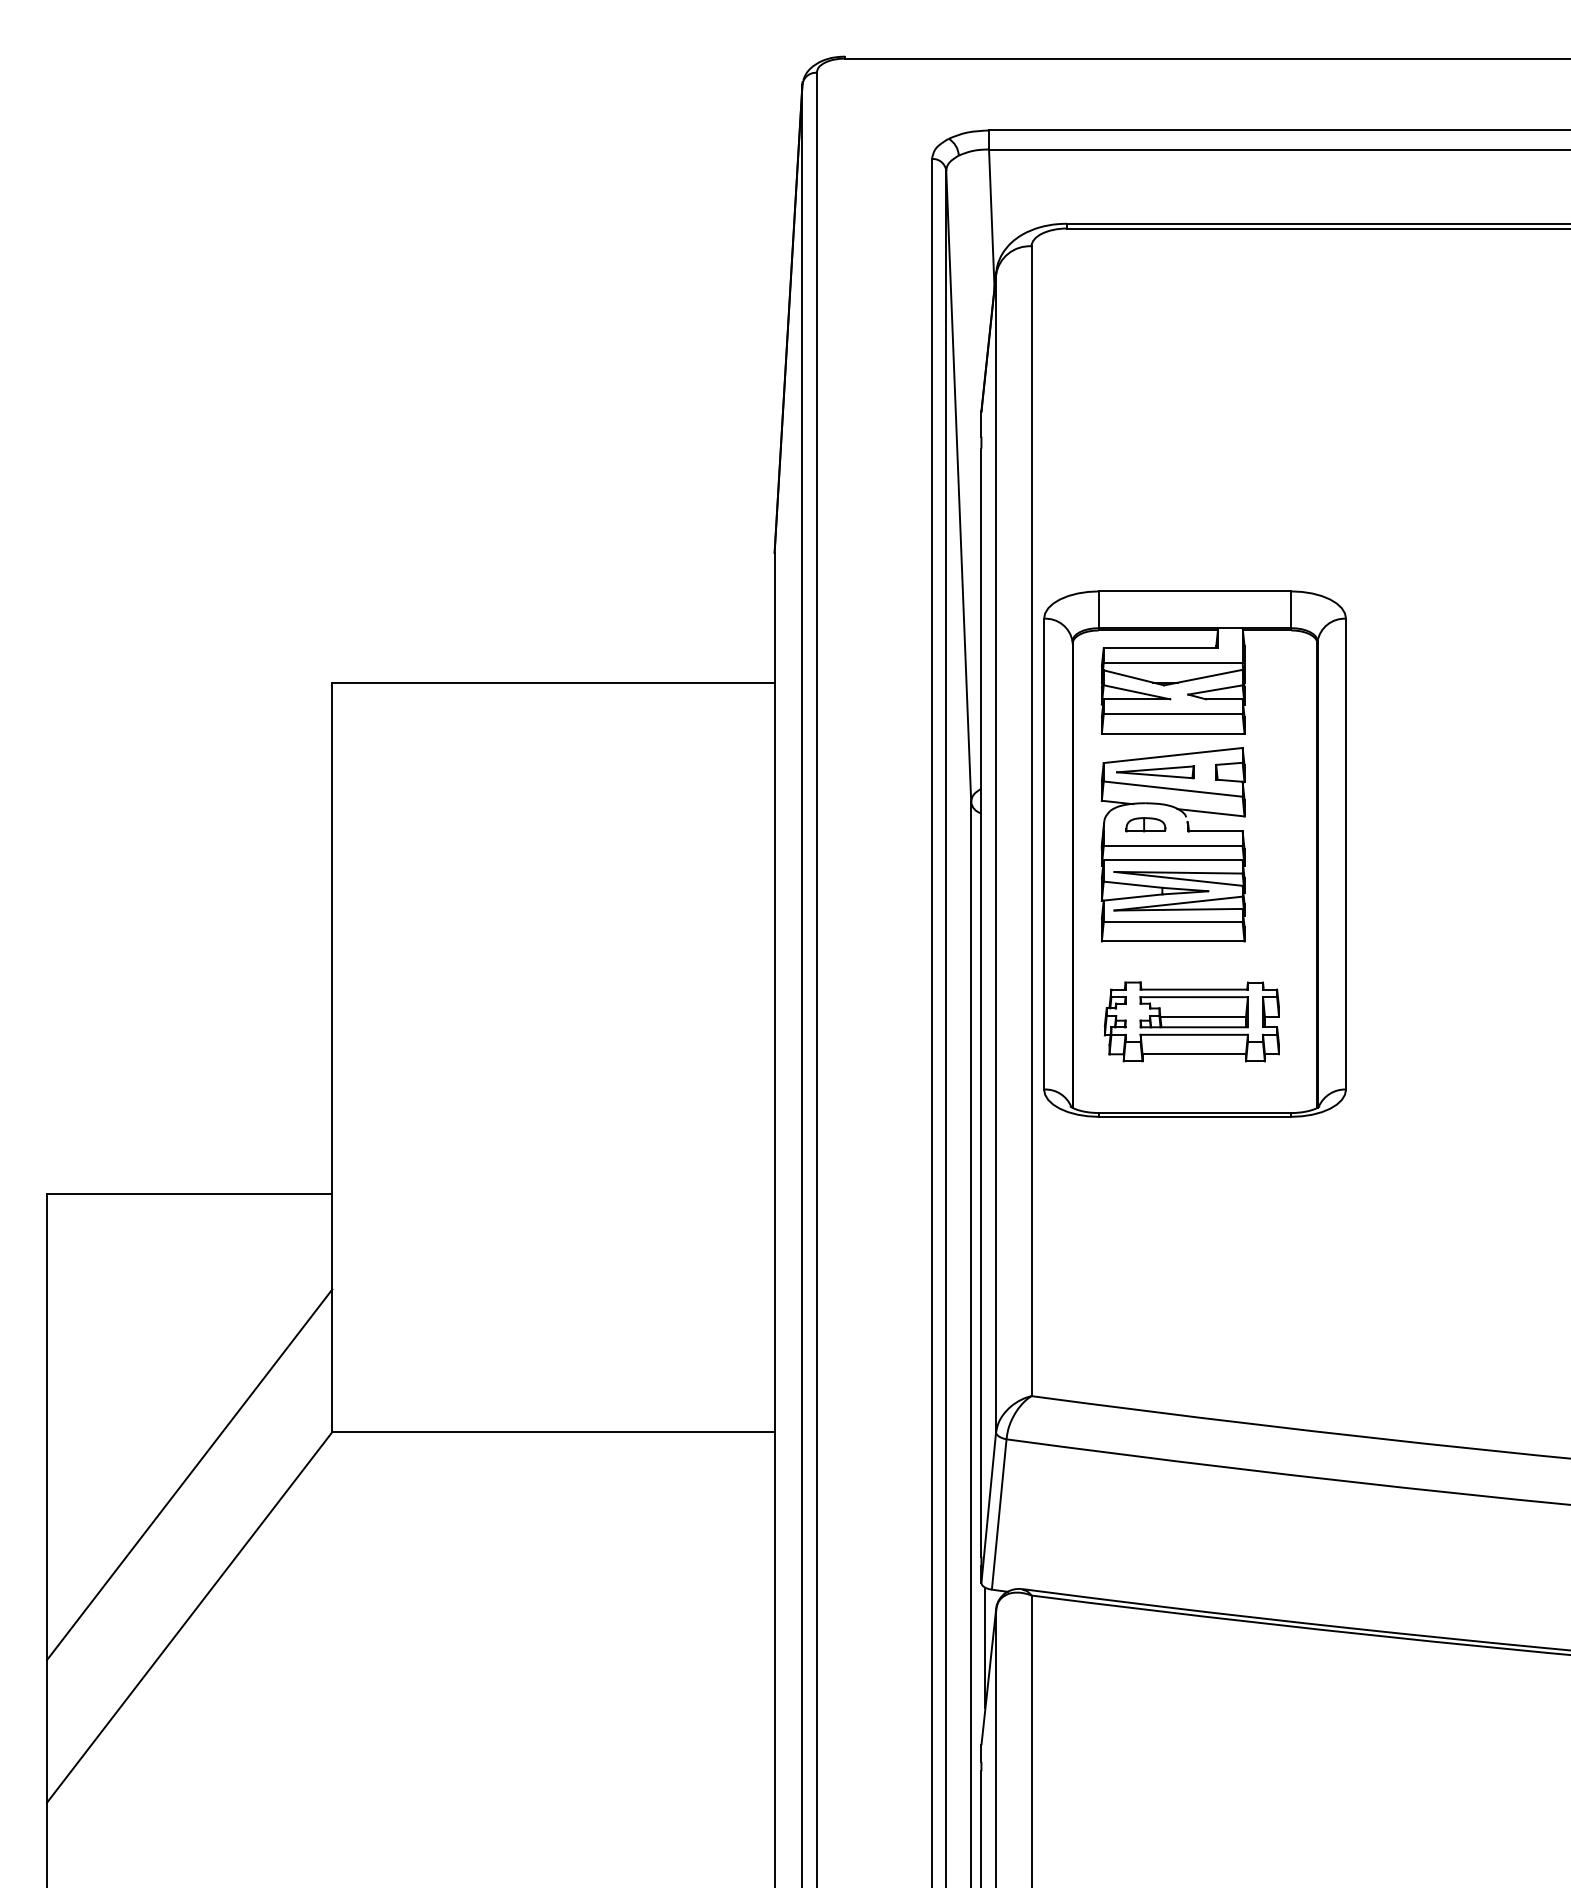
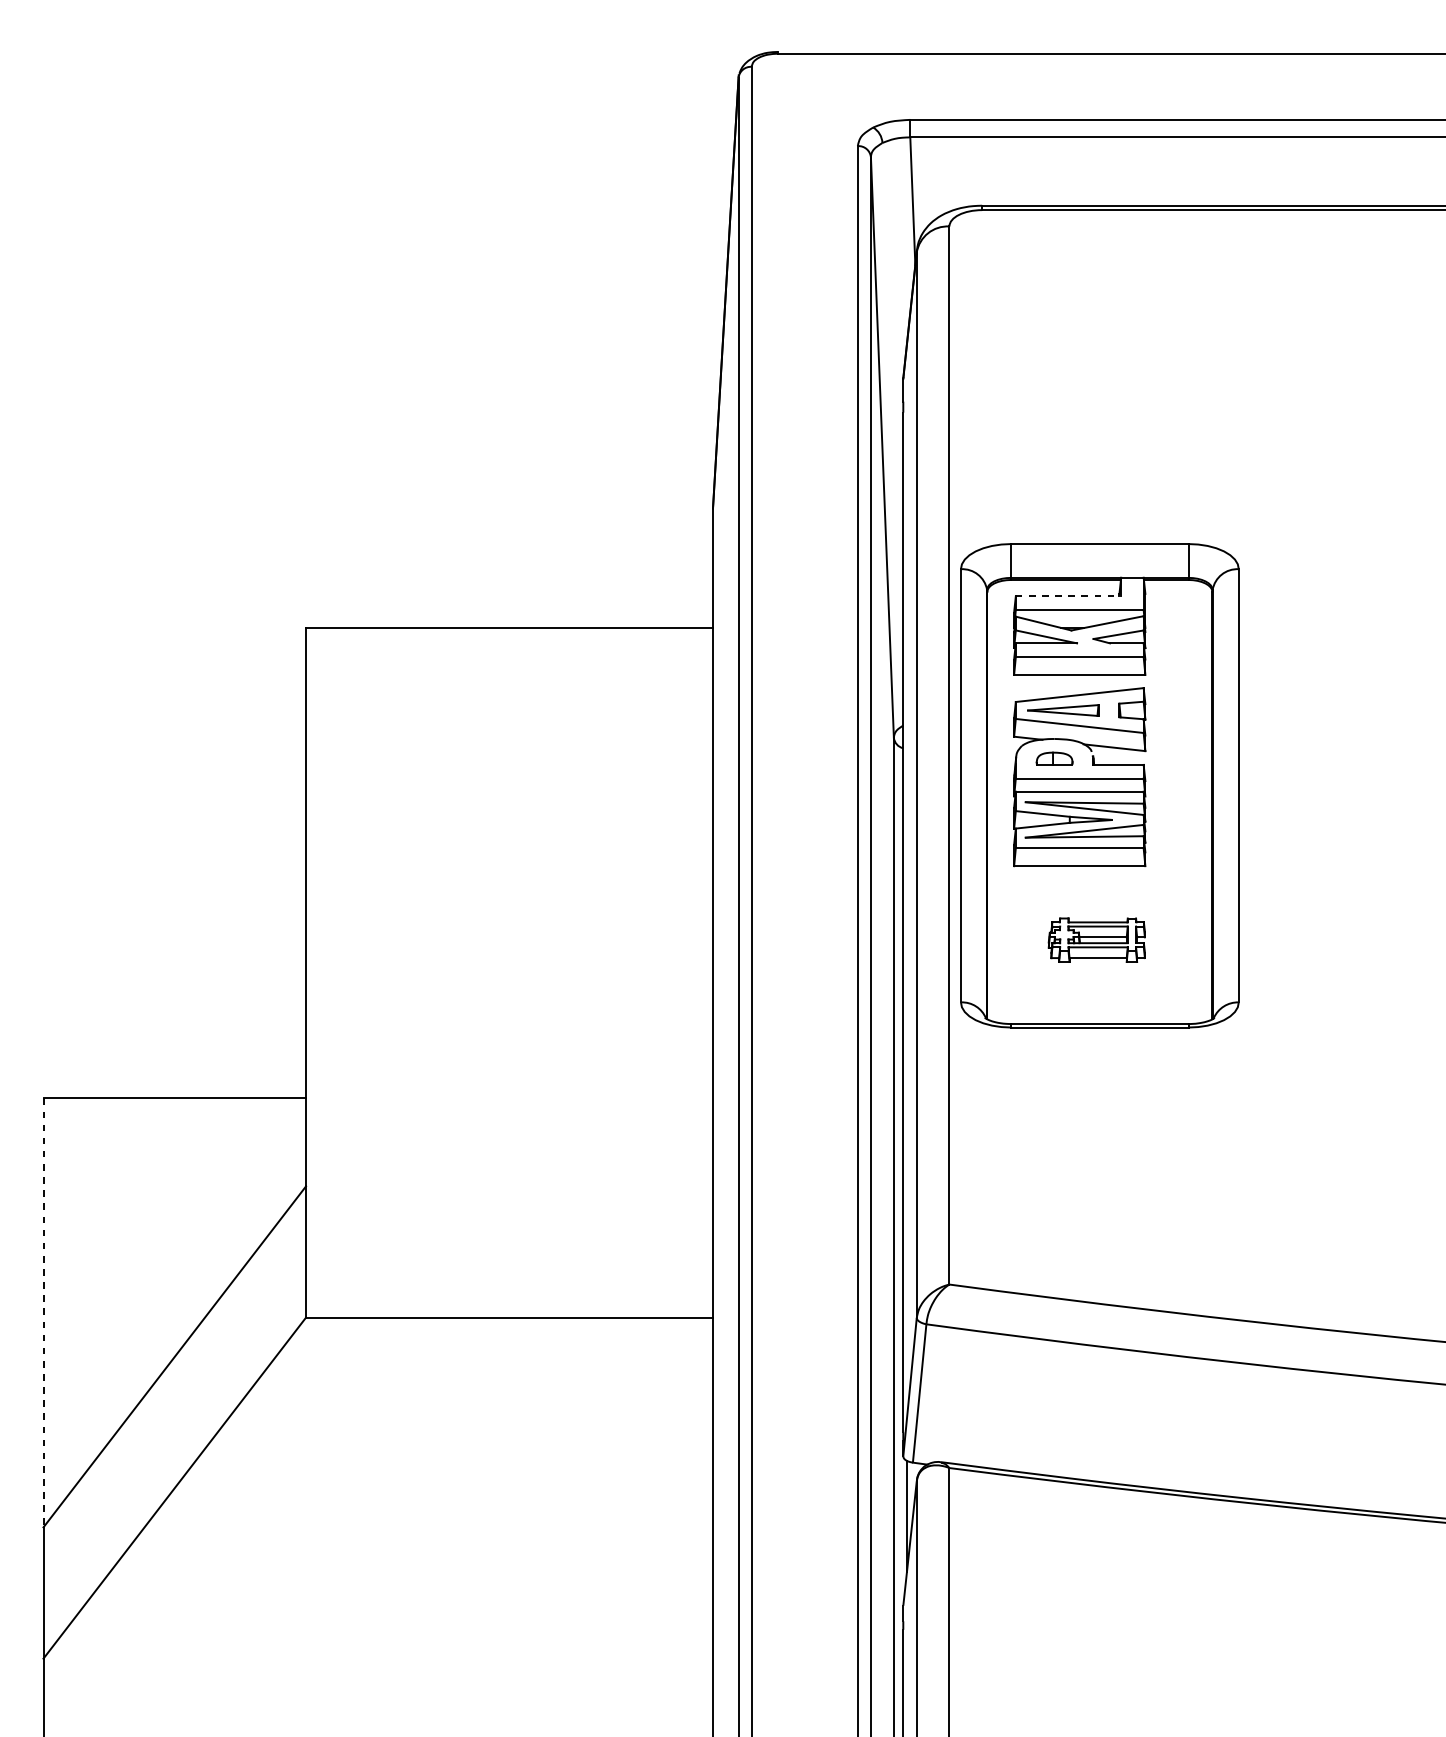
line: (1161, 648) -> (1068, 596), solid -> dashed
part: (1191, 1021) -> (1096, 939), size x0.6
line: (47, 1427) -> (43, 1313), solid -> dashed

